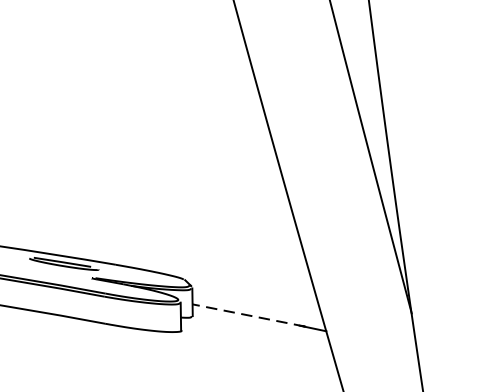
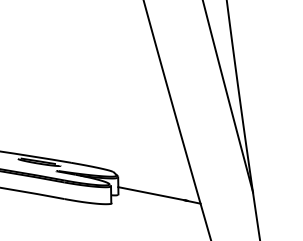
line: (248, 314) -> (152, 193), dashed -> solid

